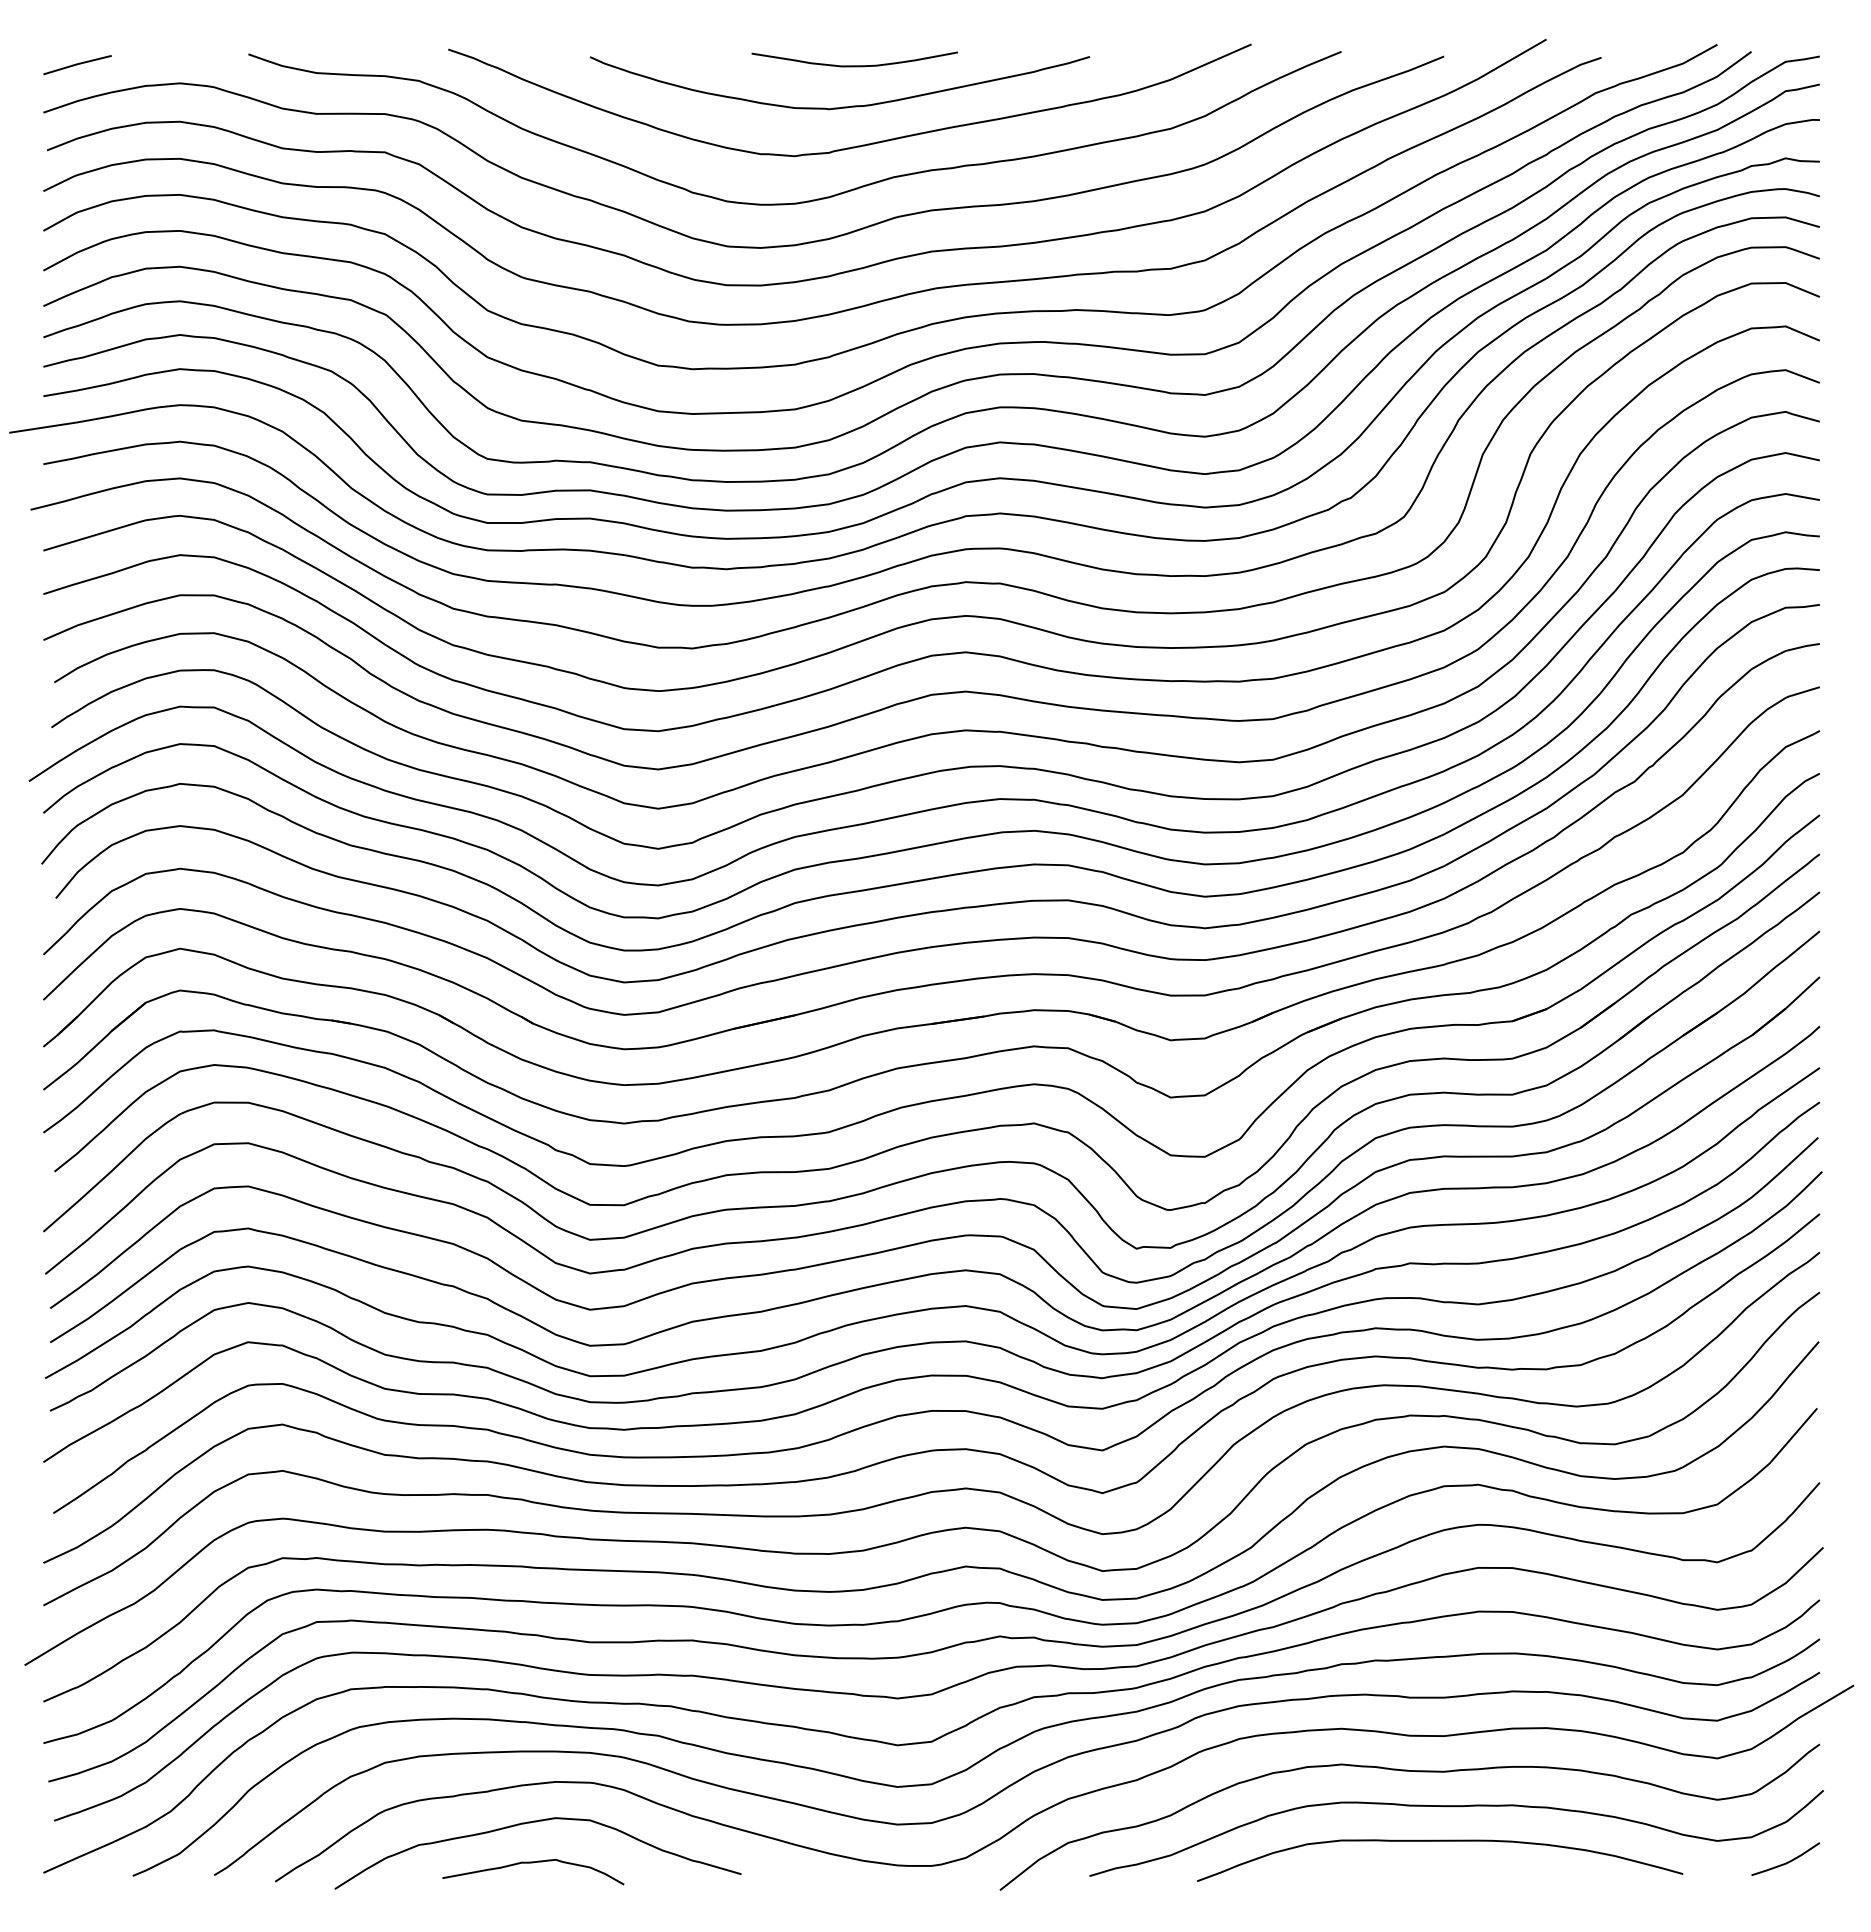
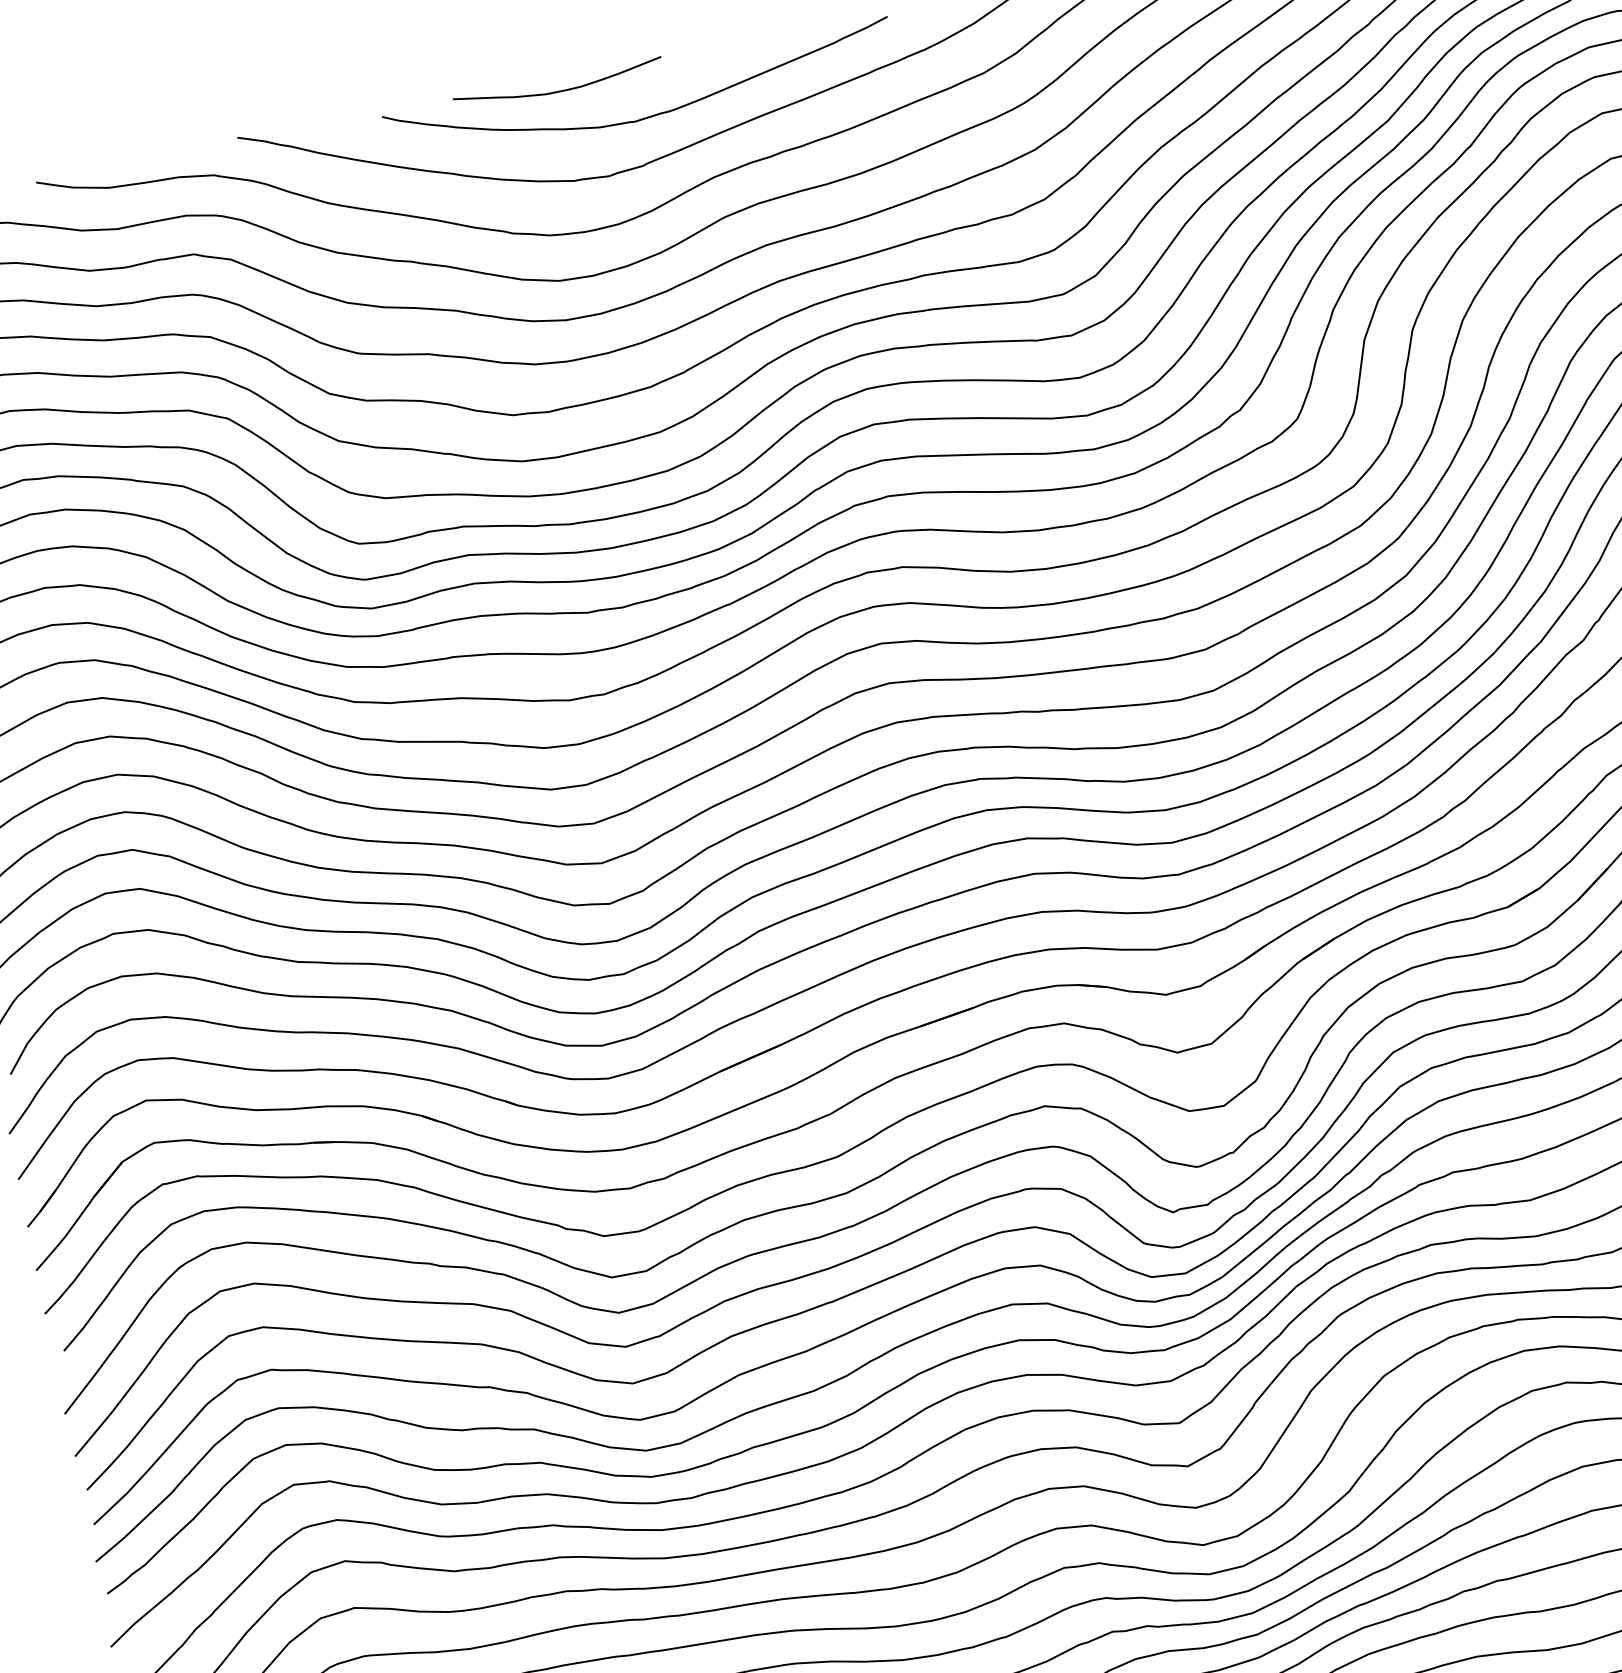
curve: (854, 65) -> (559, 90), moved

